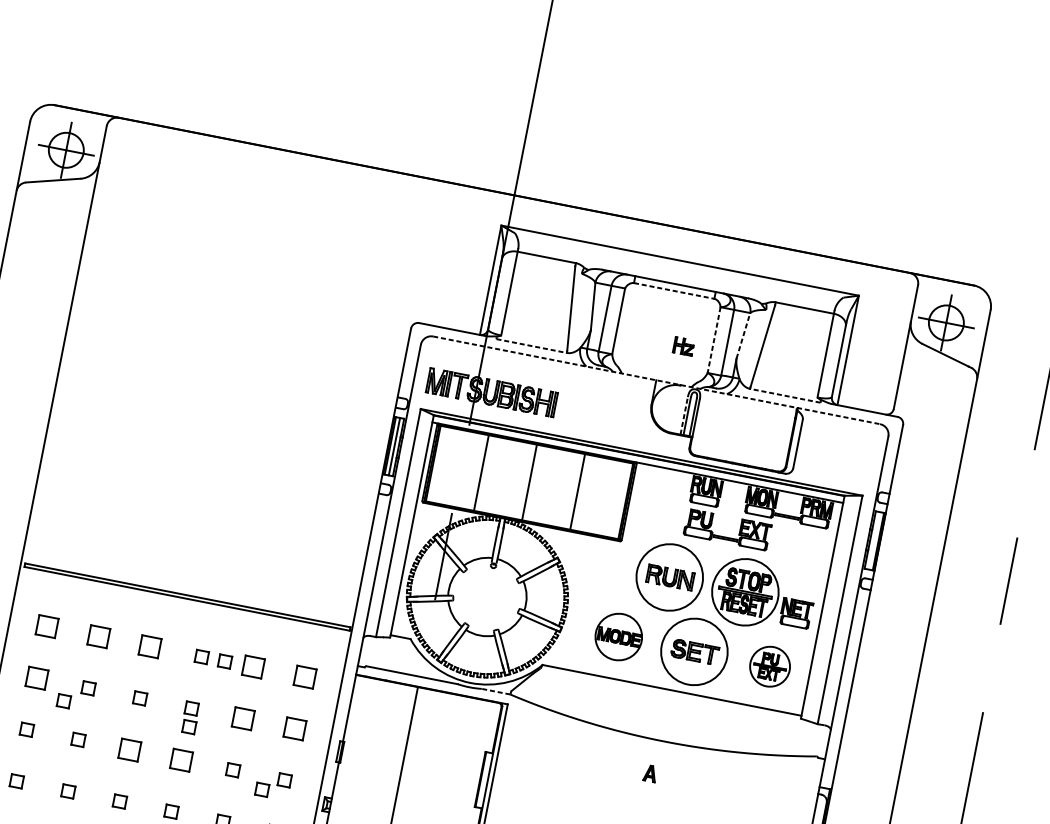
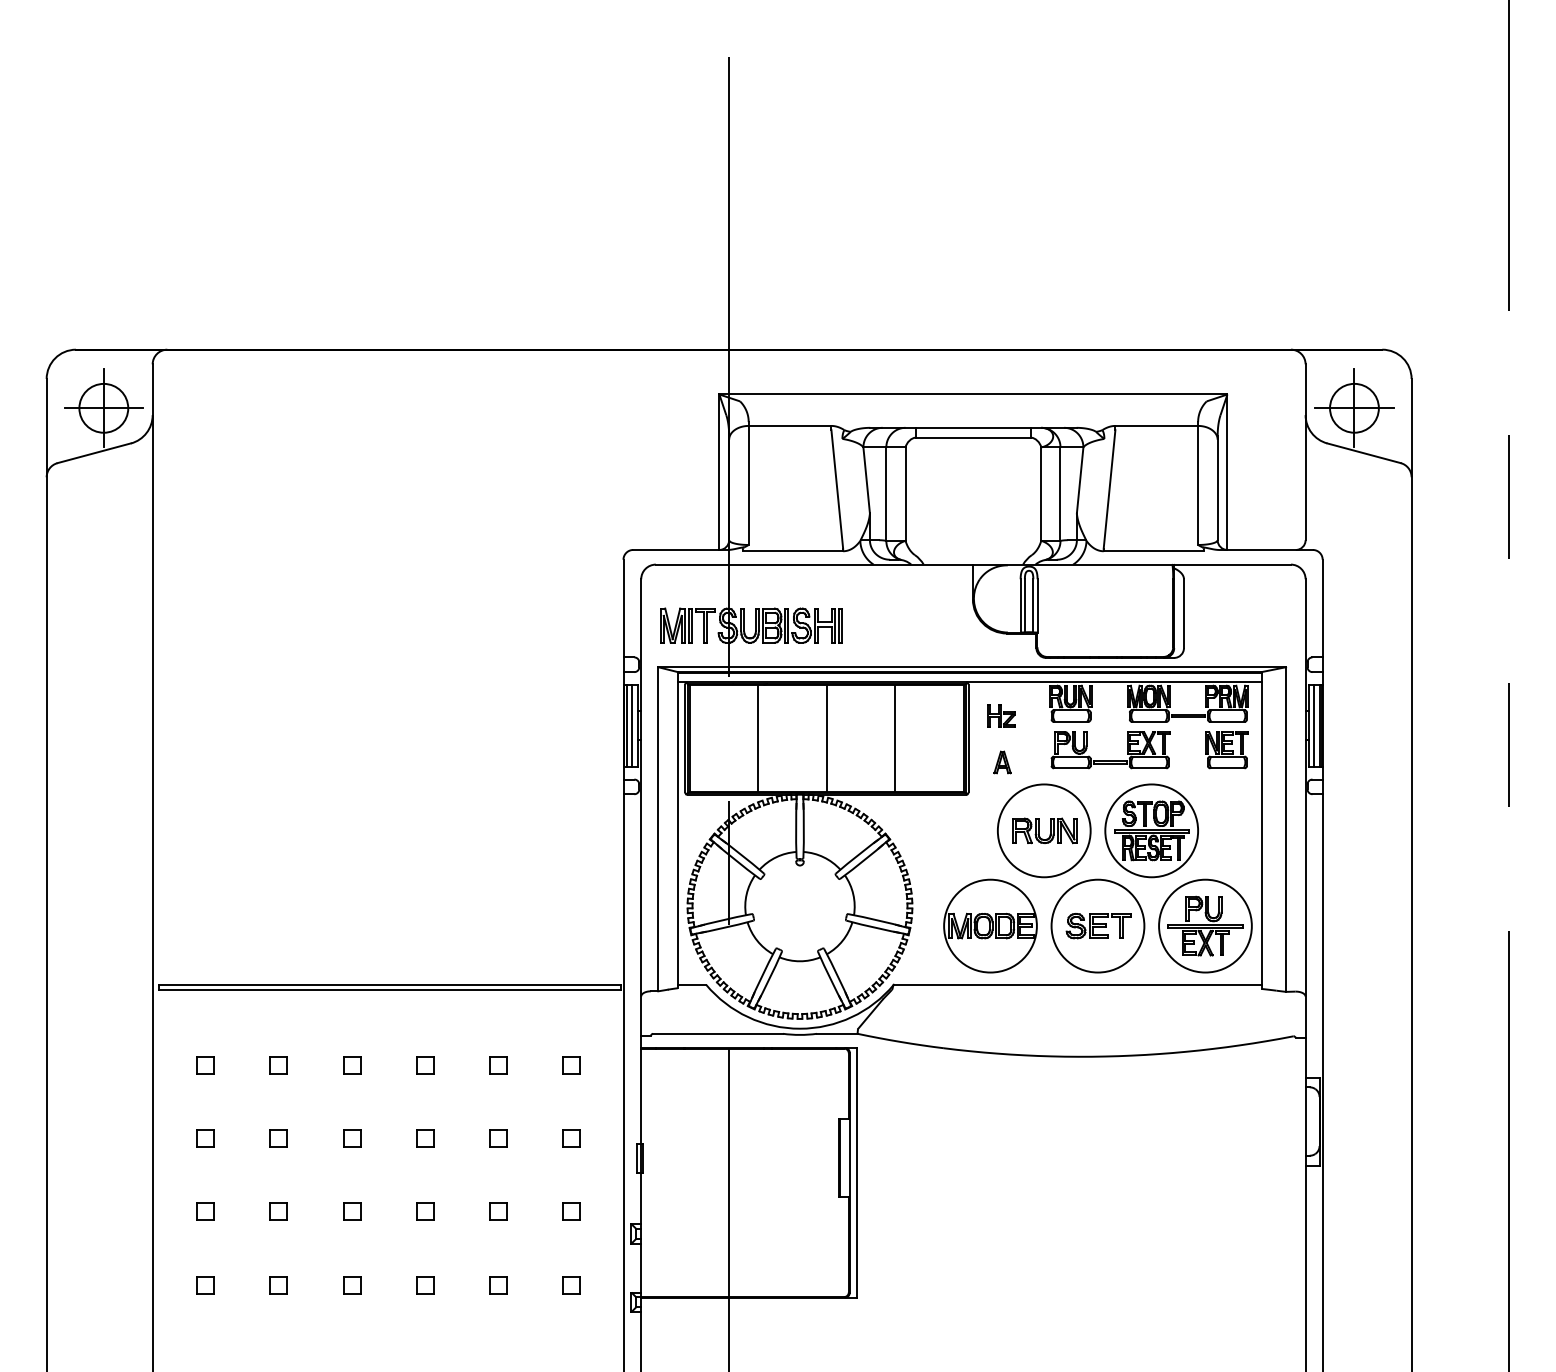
line: (674, 290) -> (973, 437), dashed -> solid
line: (743, 335) -> (1080, 479), dashed -> solid
line: (714, 340) -> (1041, 494), dashed -> solid
line: (531, 346) -> (793, 551), dashed -> solid
part: (683, 346) -> (1001, 715), moved
line: (656, 380) -> (973, 564), dashed -> solid
line: (785, 395) -> (1153, 551), dashed -> solid
line: (684, 415) -> (1020, 605), dashed -> solid
line: (874, 540) -> (1314, 725), added
part: (795, 613) -> (1226, 750), moved
part: (47, 626) -> (205, 1065), size x0.62
part: (98, 636) -> (278, 1065), size x0.62
part: (618, 636) -> (990, 925), size x1.43
part: (150, 647) -> (352, 1065), size x0.62
part: (225, 661) -> (458, 1065), removed
part: (770, 666) -> (1205, 925), size x1.67
part: (253, 667) -> (498, 1065), size x0.62
part: (304, 677) -> (571, 1065), size x0.62
part: (37, 678) -> (205, 1138), size x0.62
line: (495, 691) -> (836, 1033), dashed -> solid
part: (64, 700) -> (248, 1162), removed
part: (243, 718) -> (498, 1138), size x0.62
part: (189, 727) -> (427, 1164), removed
part: (294, 728) -> (571, 1138), size x0.62
part: (130, 749) -> (352, 1211), size x0.62
part: (181, 759) -> (425, 1211), size x0.62
part: (650, 773) -> (1002, 762), moved
part: (262, 789) -> (543, 1230), removed

